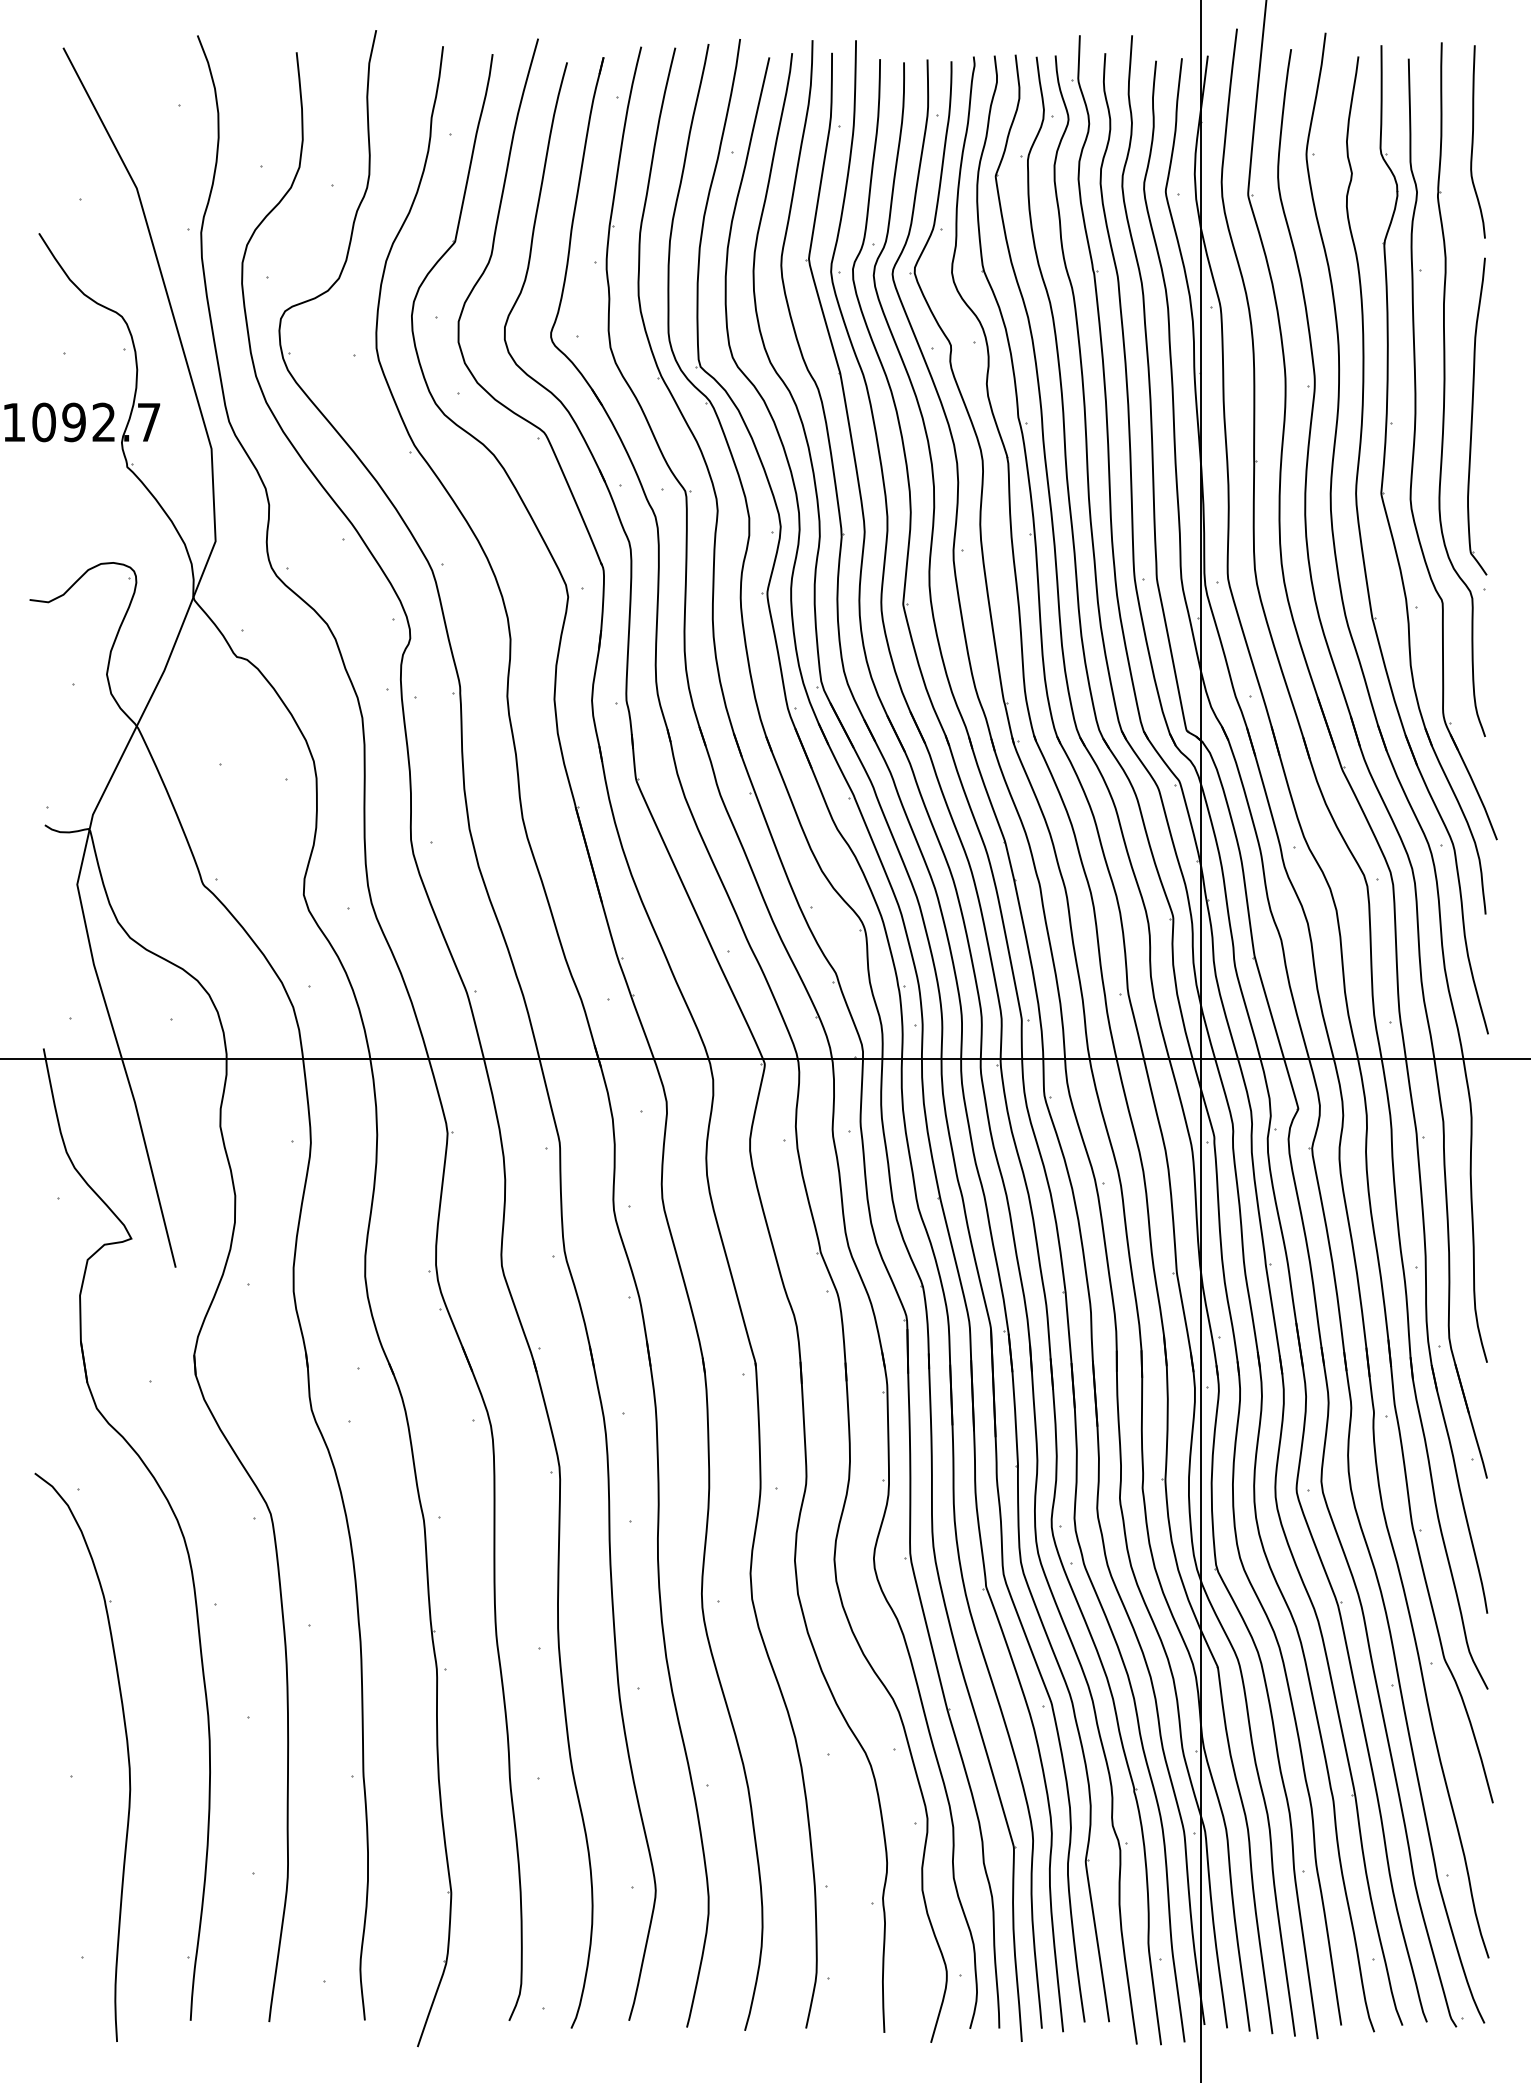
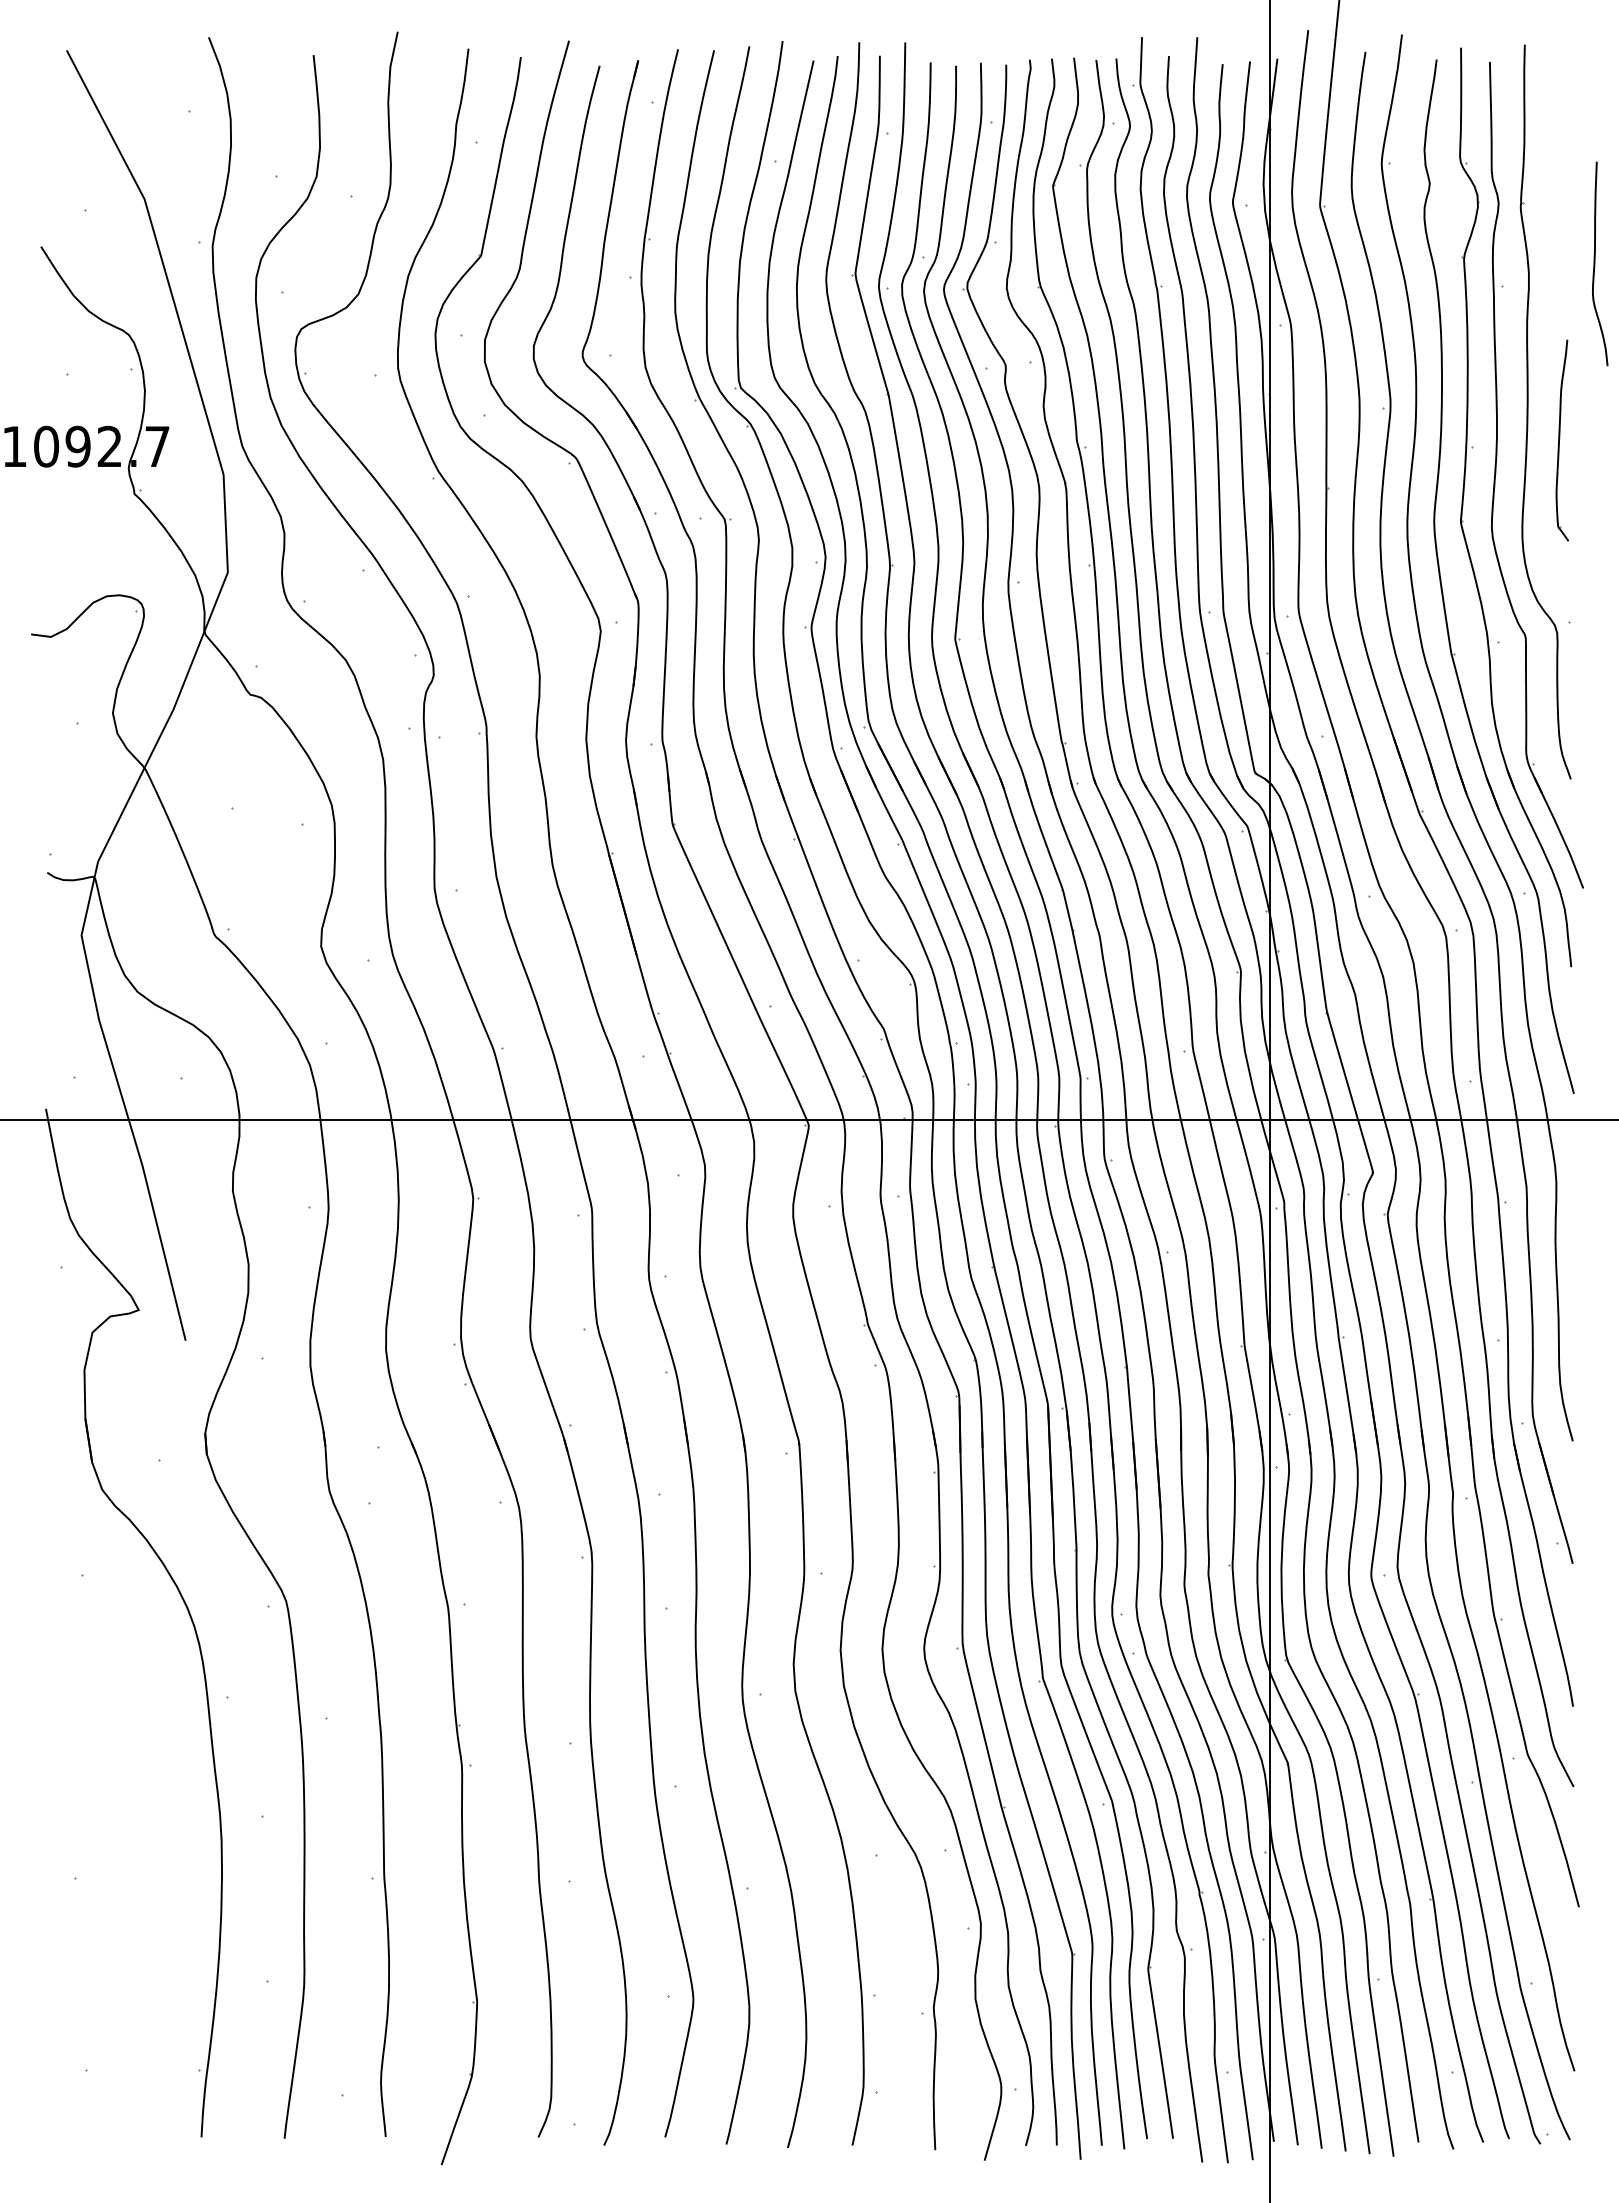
curve: (1473, 141) -> (1595, 263), moved
part: (1477, 416) -> (1562, 440), size x0.6
part: (127, 1755) -> (134, 1856), removed

